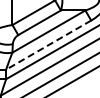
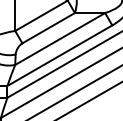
line: (48, 45) -> (59, 56), dashed -> solid

